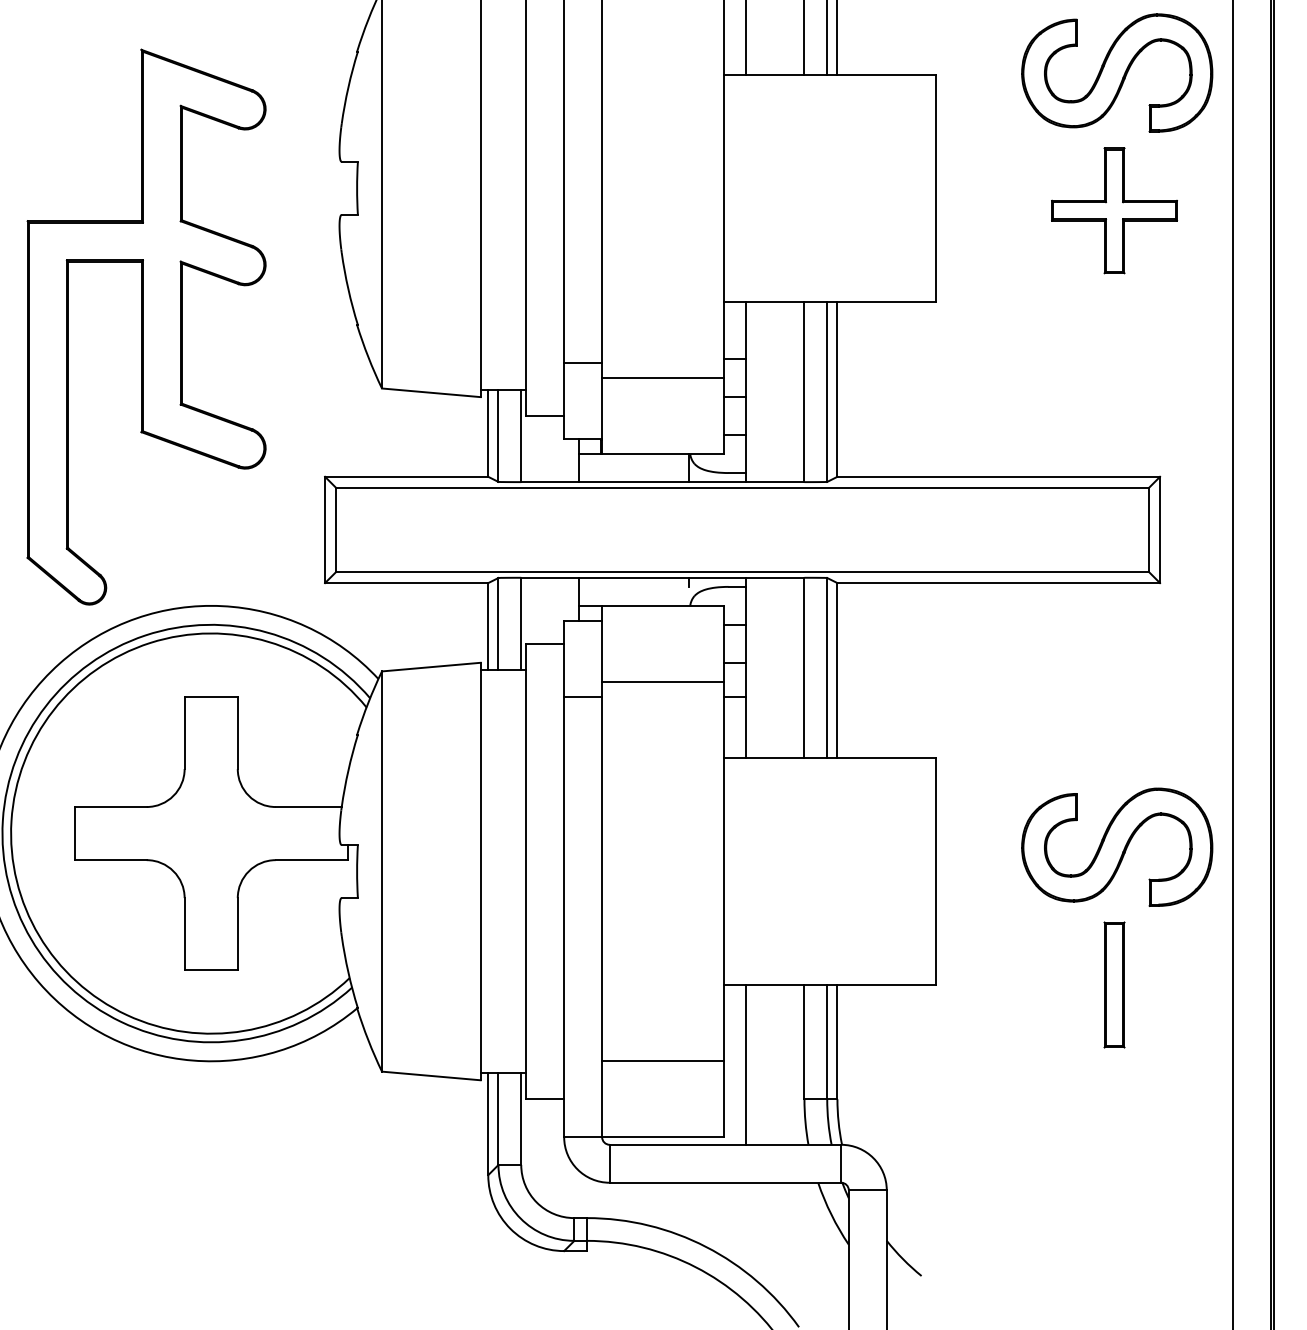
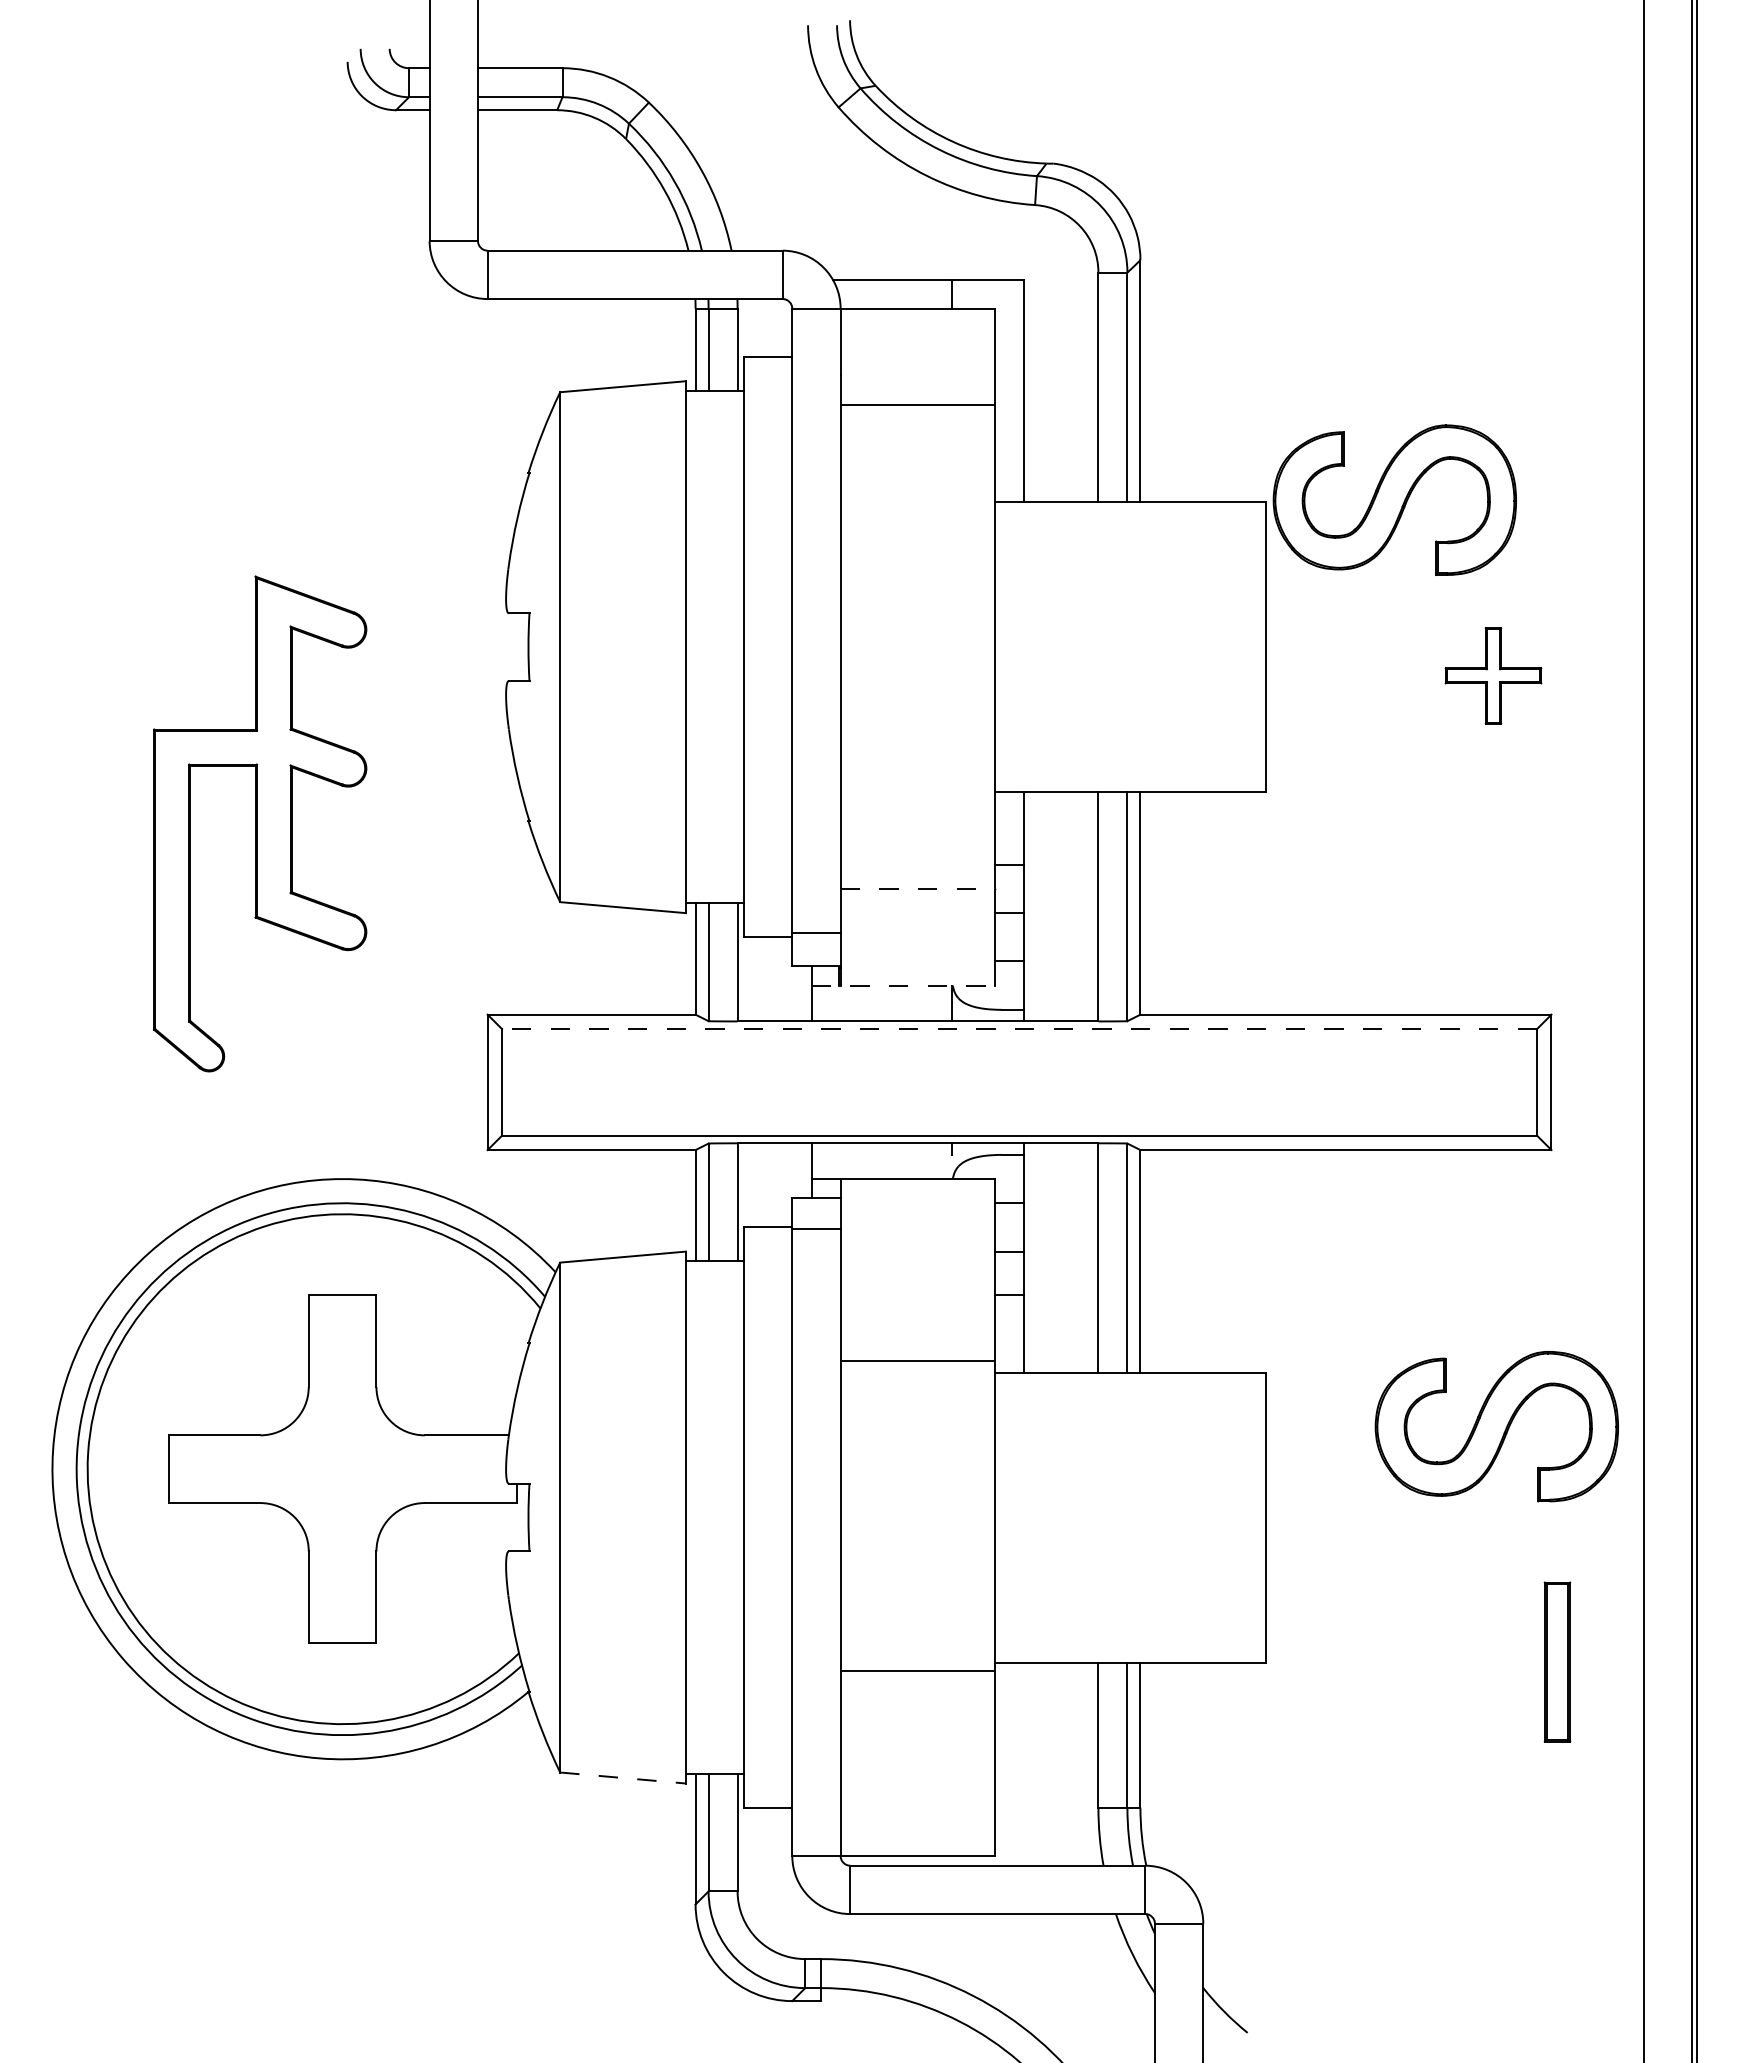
part: (1116, 72) -> (1394, 499), moved
part: (1114, 210) -> (1493, 675), size x0.6
part: (145, 326) -> (259, 823), size x0.7
line: (583, 362) -> (816, 932), moved
line: (663, 377) -> (918, 888), solid -> dashed
line: (651, 453) -> (903, 985), solid -> dashed
line: (742, 488) -> (1019, 1029), solid -> dashed
line: (662, 681) -> (917, 1360), moved
line: (583, 697) -> (816, 1229), moved
part: (1116, 847) -> (1496, 1426), moved
part: (1114, 984) -> (1557, 1661), moved
line: (662, 1061) -> (917, 1671), moved
line: (746, 1064) -> (1024, 1763), removed
line: (431, 1076) -> (623, 1778), solid -> dashed

